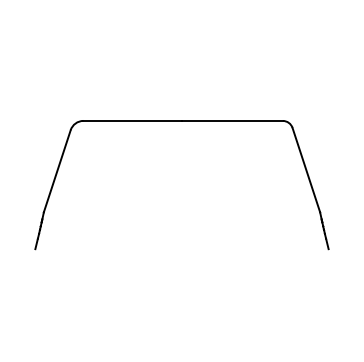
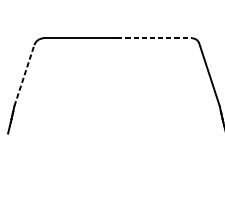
line: (232, 120) -> (154, 37), solid -> dashed
line: (57, 170) -> (24, 75), solid -> dashed

